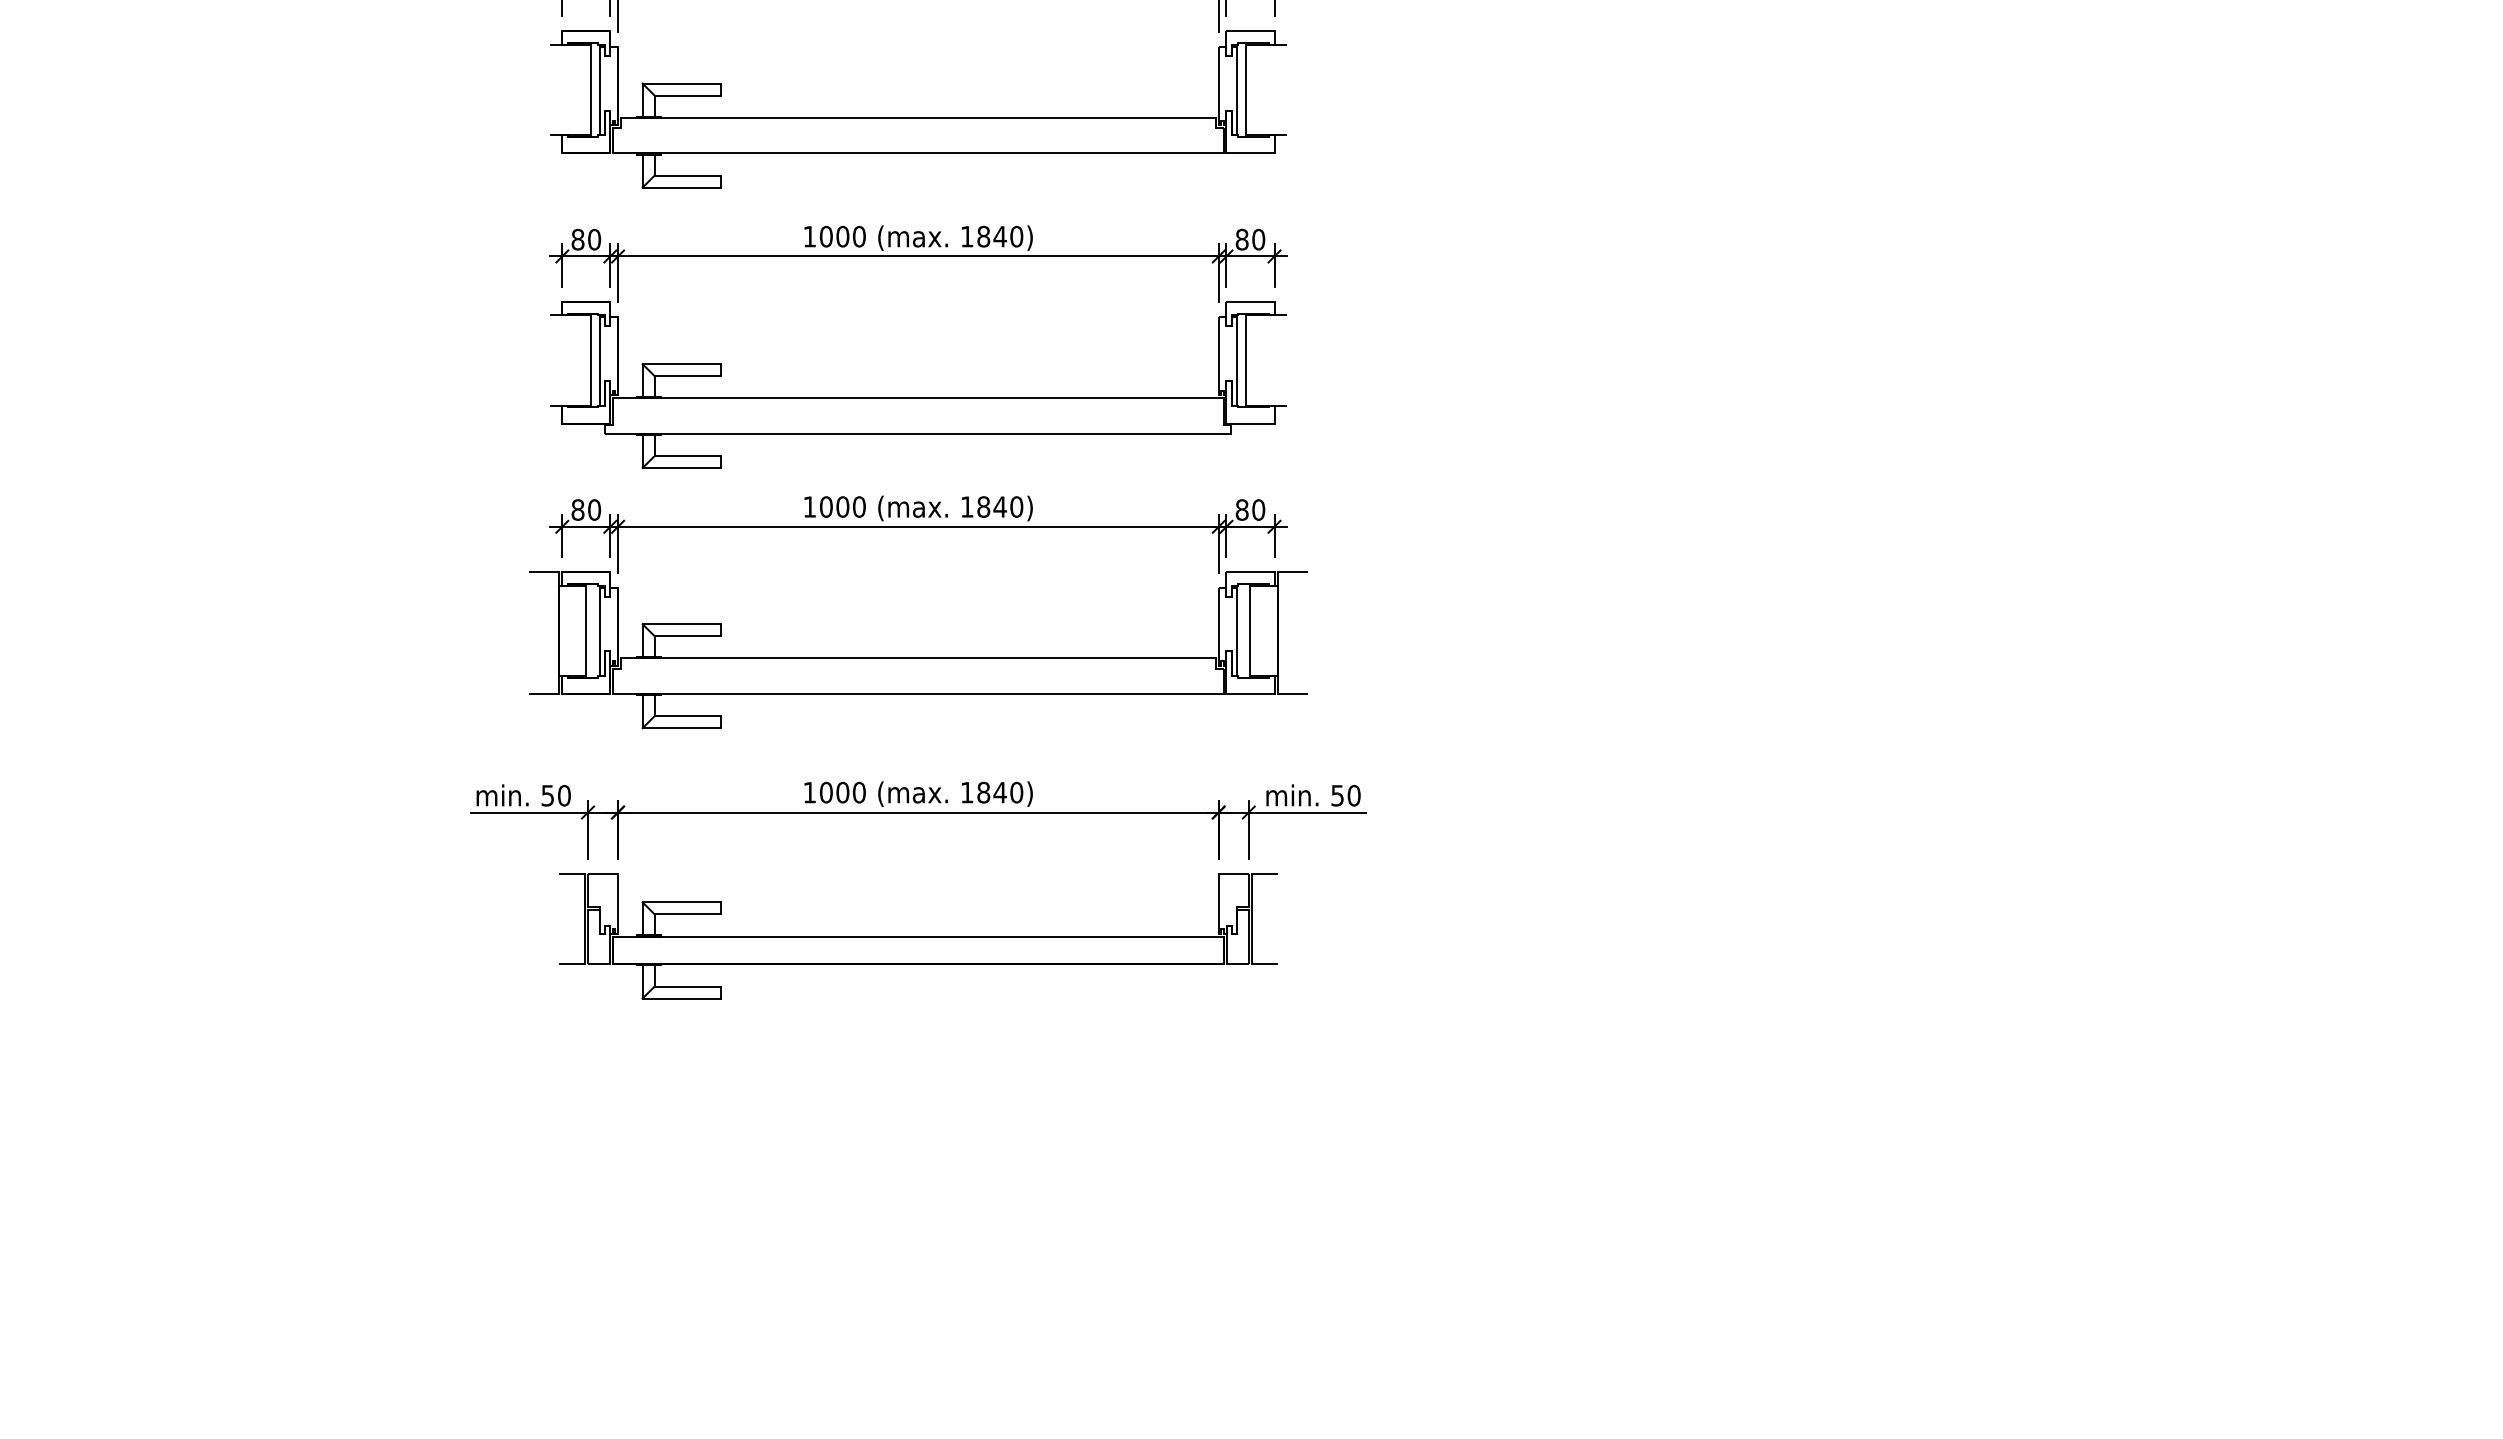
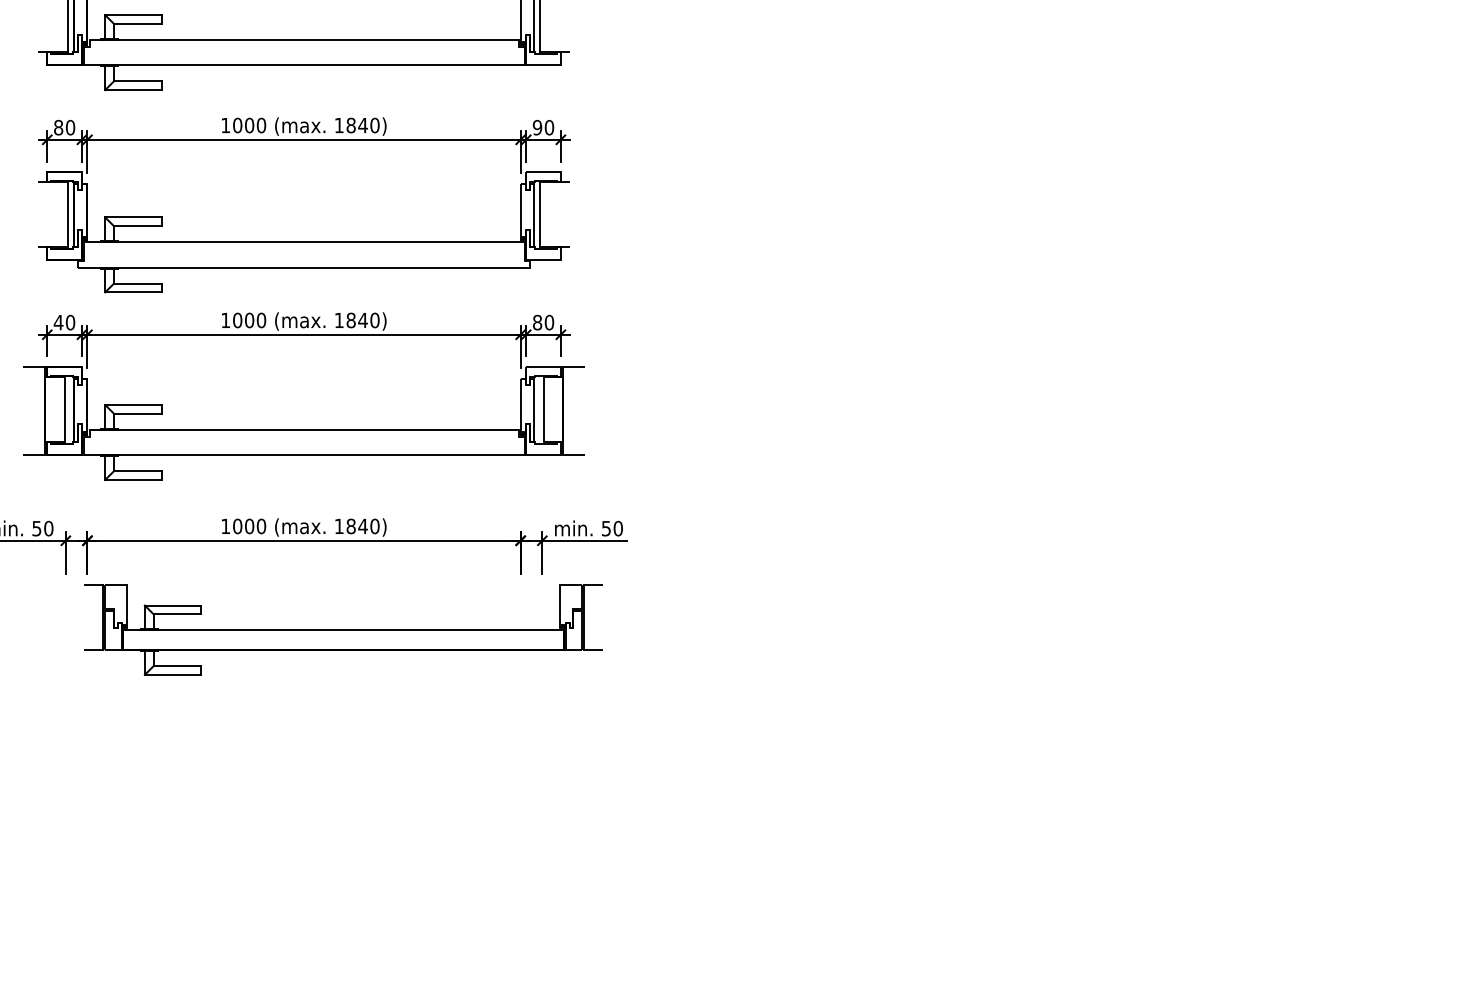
text: (1241, 239) -> (537, 127), 80 -> 90
text: (577, 509) -> (58, 322), 80 -> 40
part: (918, 936) -> (343, 630), moved

